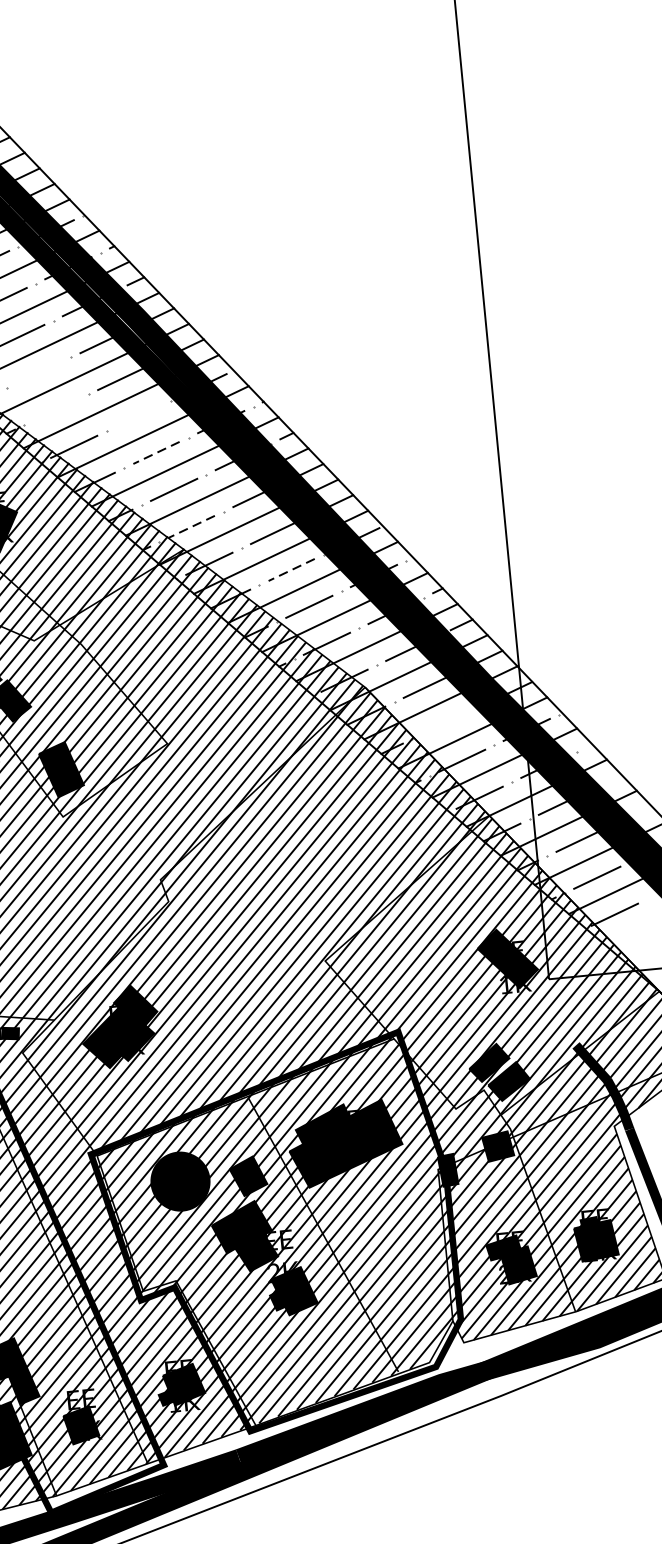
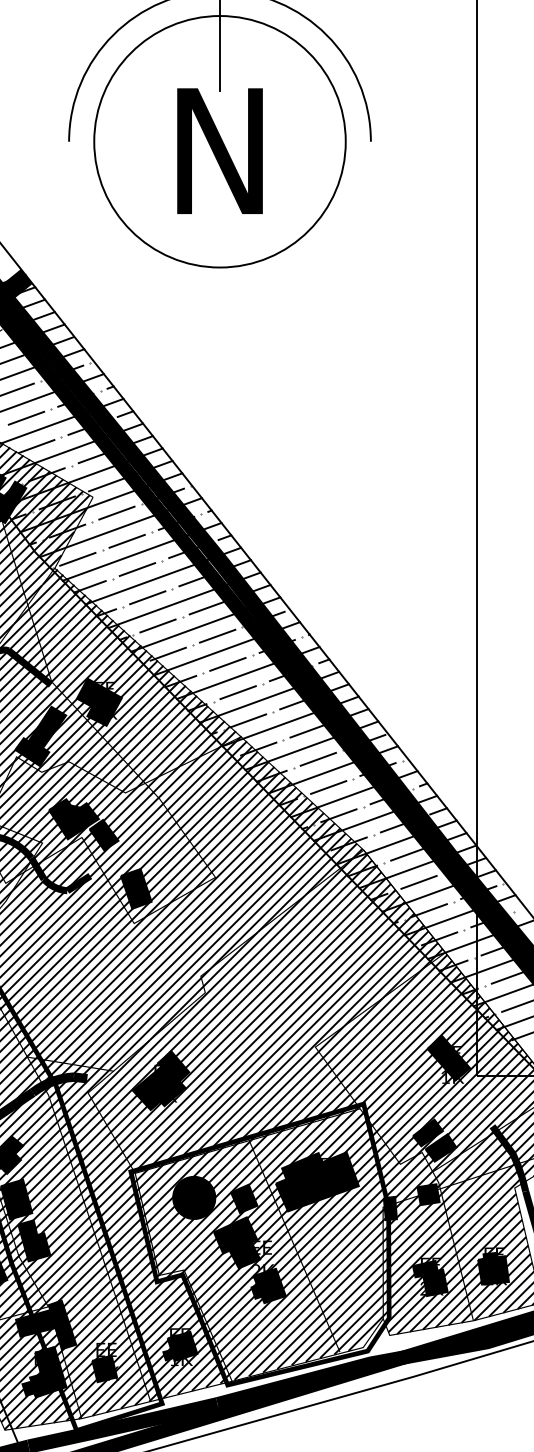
line: (38, 372) -> (147, 597), added
line: (55, 409) -> (157, 625), added
line: (138, 415) -> (217, 635), added
line: (155, 453) -> (227, 664), dashed -> solid
line: (191, 526) -> (248, 720), dashed -> solid
line: (291, 570) -> (318, 759), dashed -> solid
line: (443, 722) -> (418, 881), added

